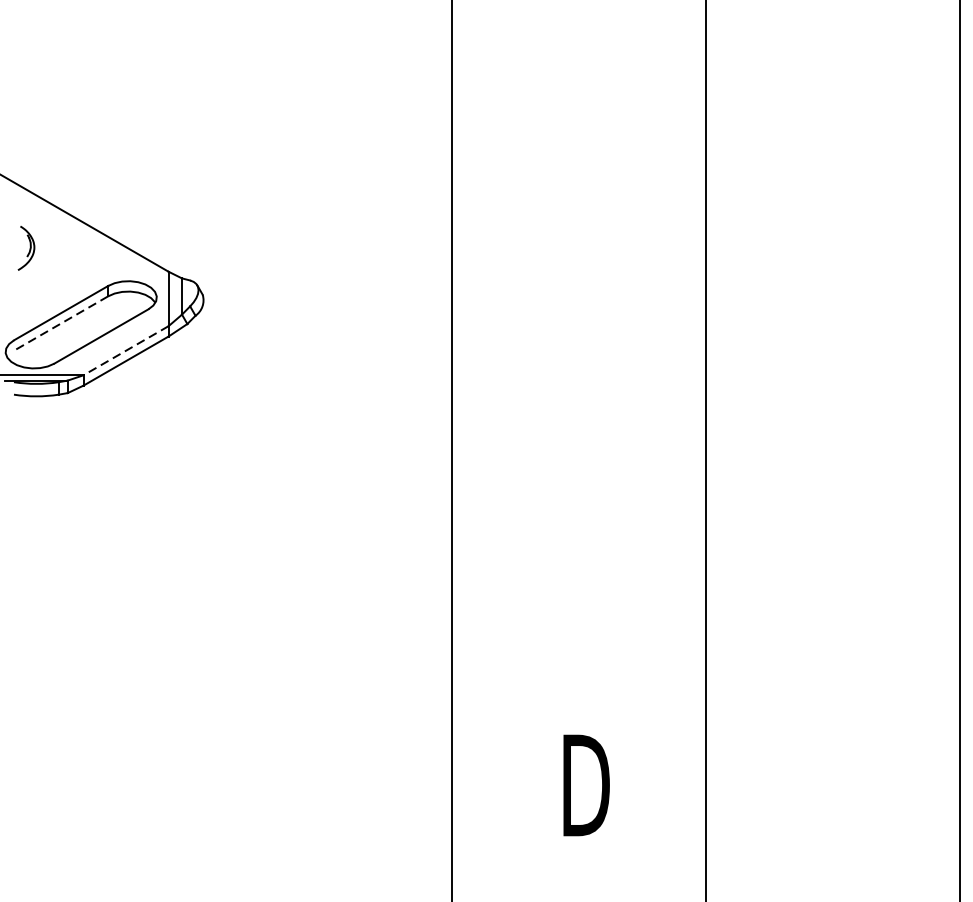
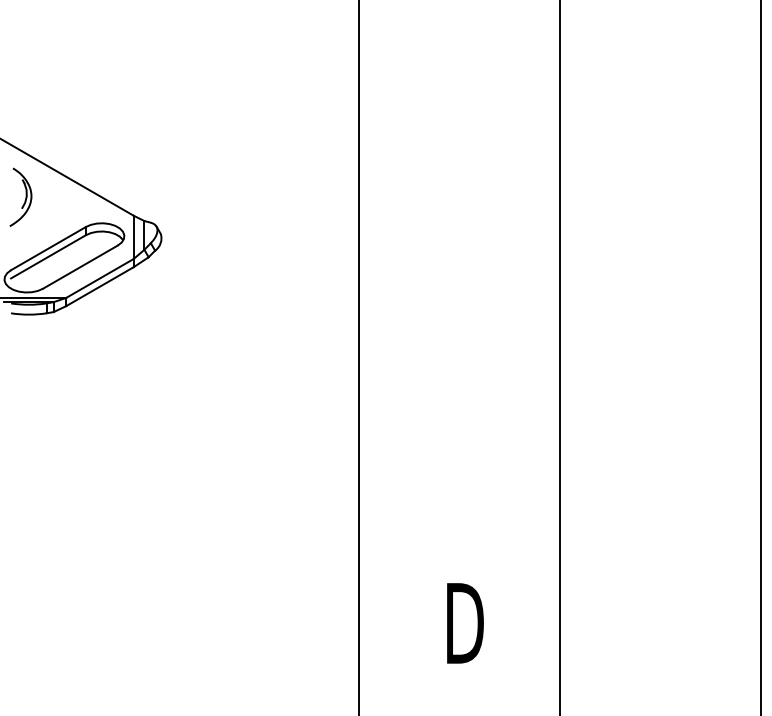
part: (25, 247) -> (20, 196), size x1.67
line: (61, 324) -> (48, 257), dashed -> solid
line: (126, 350) -> (100, 278), dashed -> solid

